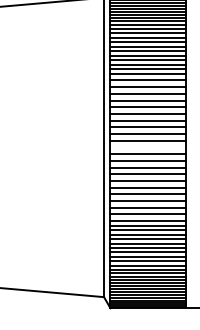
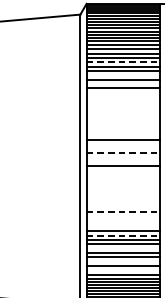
line: (148, 46) -> (123, 61), solid -> dashed
line: (148, 60) -> (123, 75), removed
line: (148, 69) -> (123, 84), removed
line: (148, 80) -> (123, 94), removed
line: (148, 87) -> (123, 101), removed
line: (148, 93) -> (123, 107), removed
line: (148, 100) -> (123, 114), removed
line: (148, 107) -> (123, 121), removed
line: (148, 113) -> (123, 126), removed
line: (148, 120) -> (123, 133), removed
line: (148, 134) -> (123, 147), removed
line: (148, 140) -> (123, 153), solid -> dashed
line: (148, 160) -> (123, 172), removed
line: (148, 167) -> (123, 179), removed
line: (148, 174) -> (123, 186), removed
line: (148, 180) -> (123, 191), removed
line: (148, 187) -> (123, 198), removed
line: (148, 194) -> (123, 205), removed
line: (148, 201) -> (123, 212), solid -> dashed
line: (148, 207) -> (123, 218), removed
line: (148, 214) -> (123, 224), removed
line: (148, 225) -> (123, 235), solid -> dashed
line: (148, 239) -> (123, 249), removed
line: (148, 252) -> (123, 261), removed
line: (148, 261) -> (123, 270), removed

